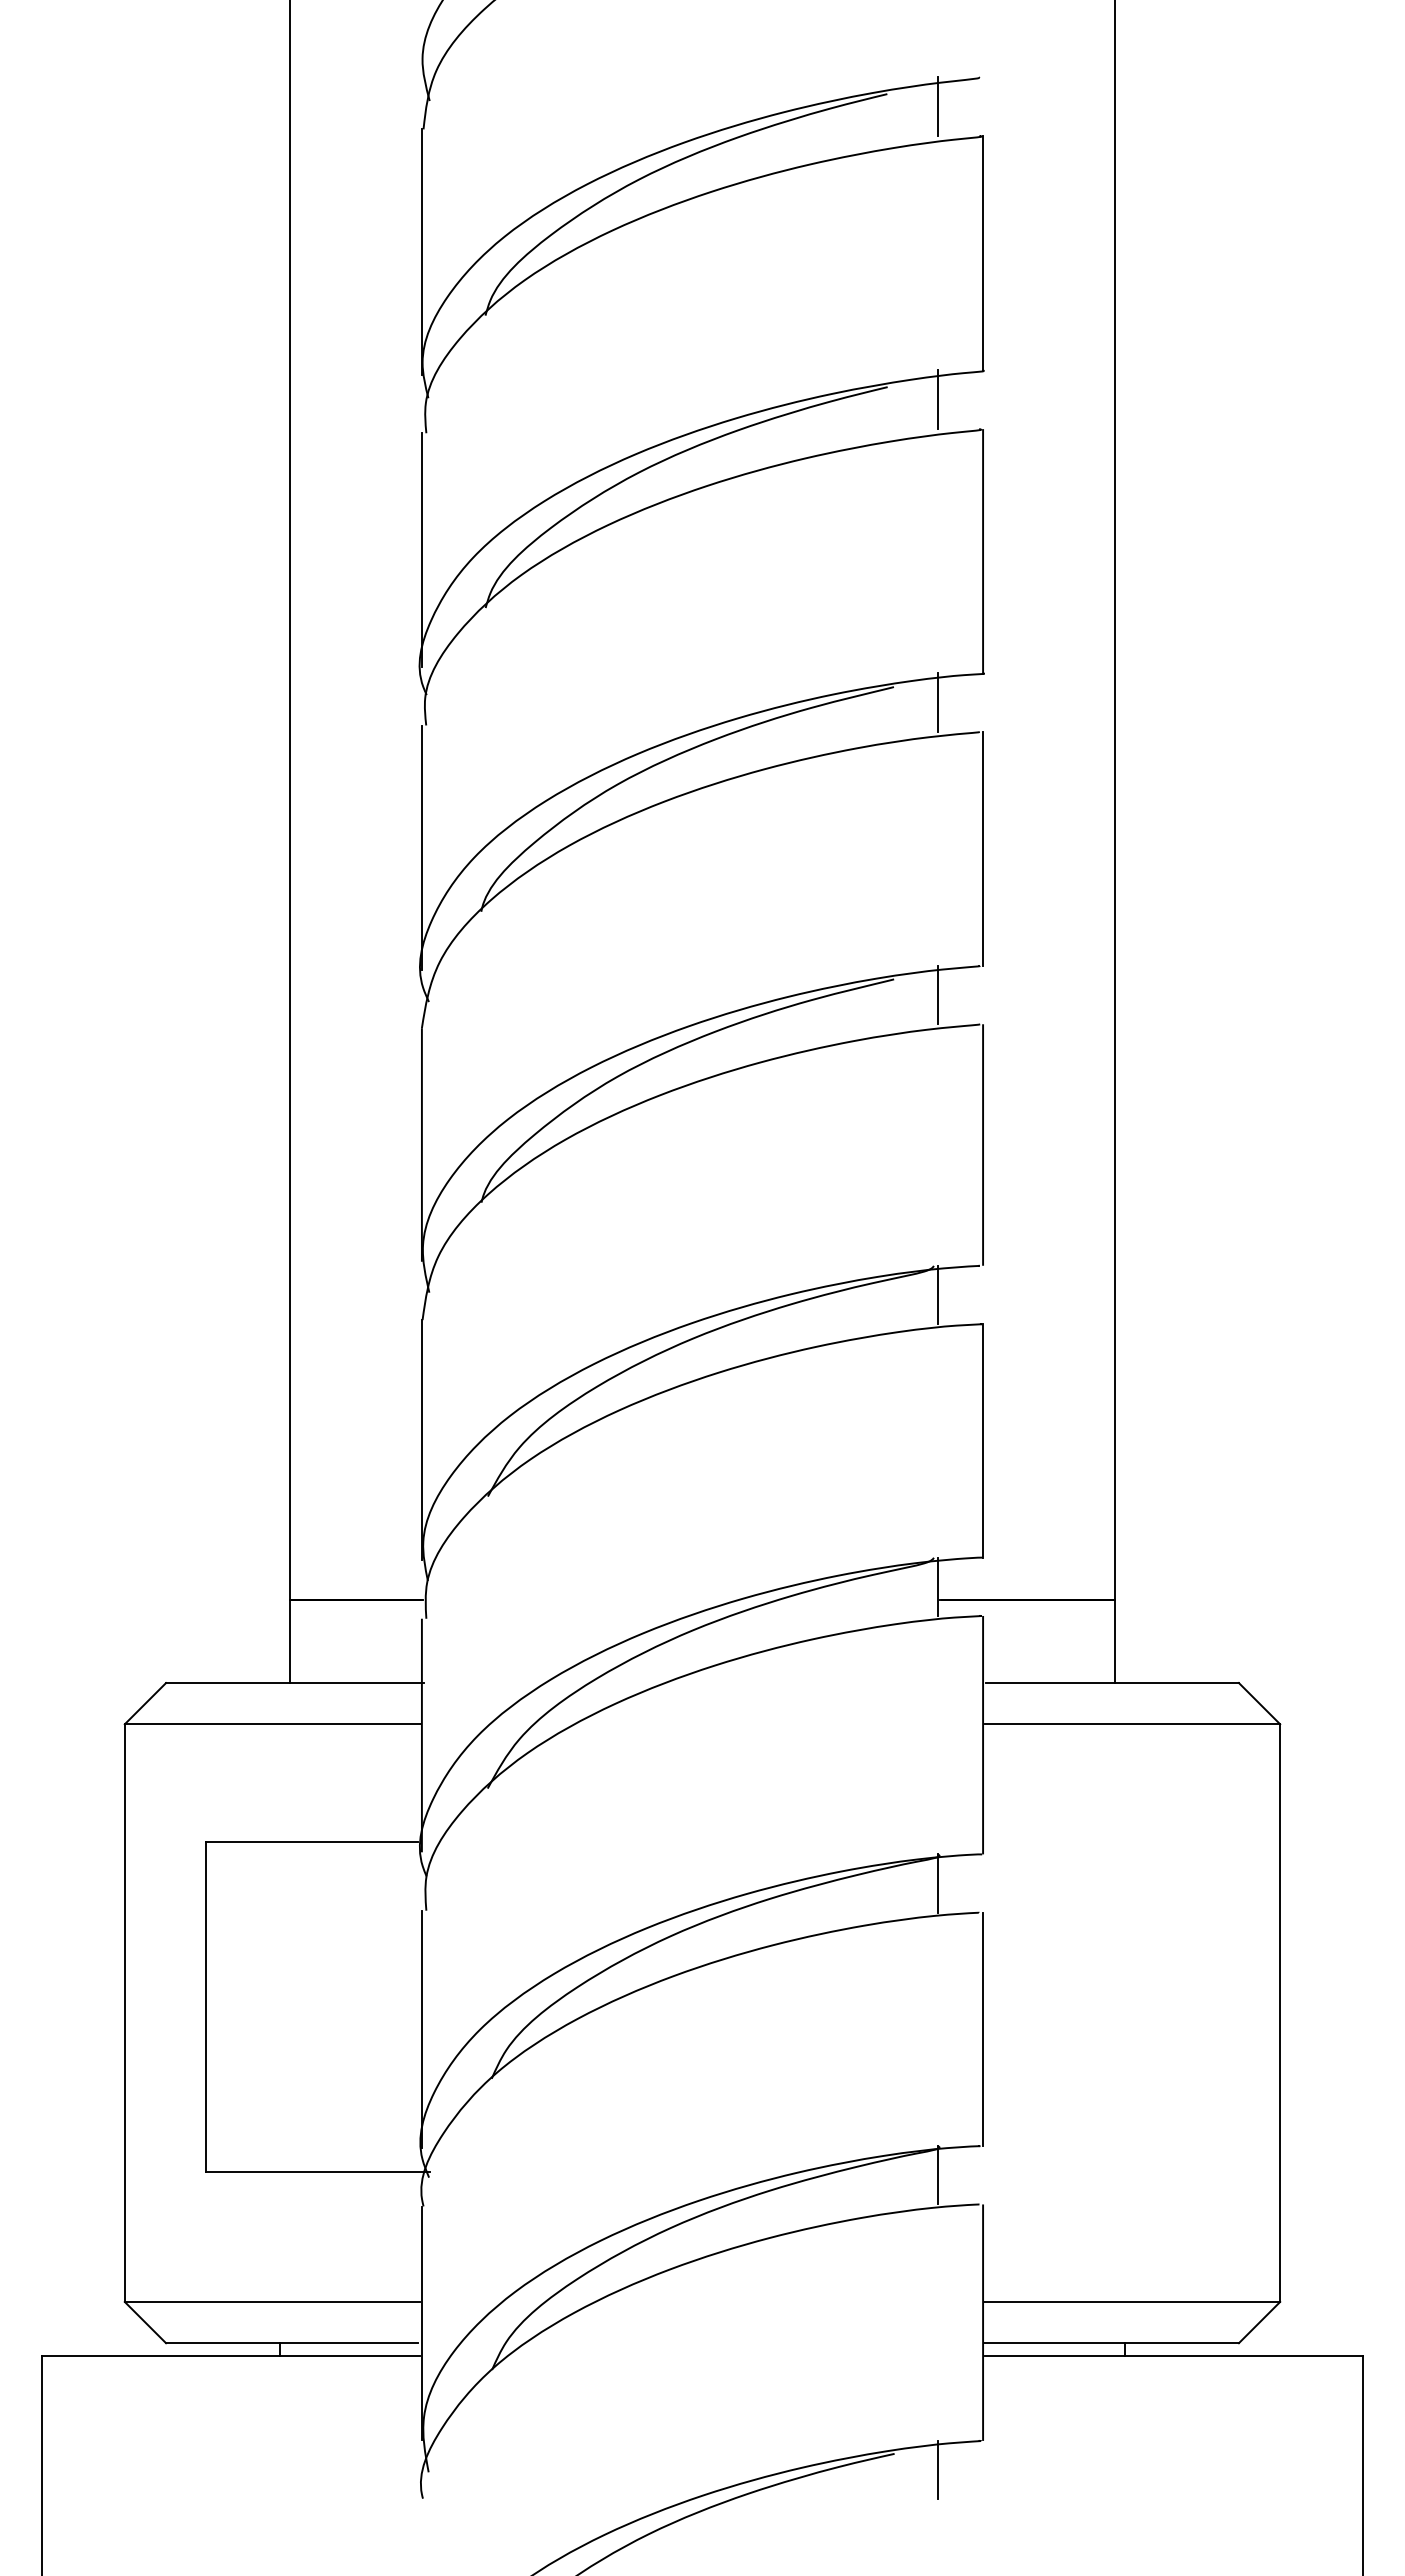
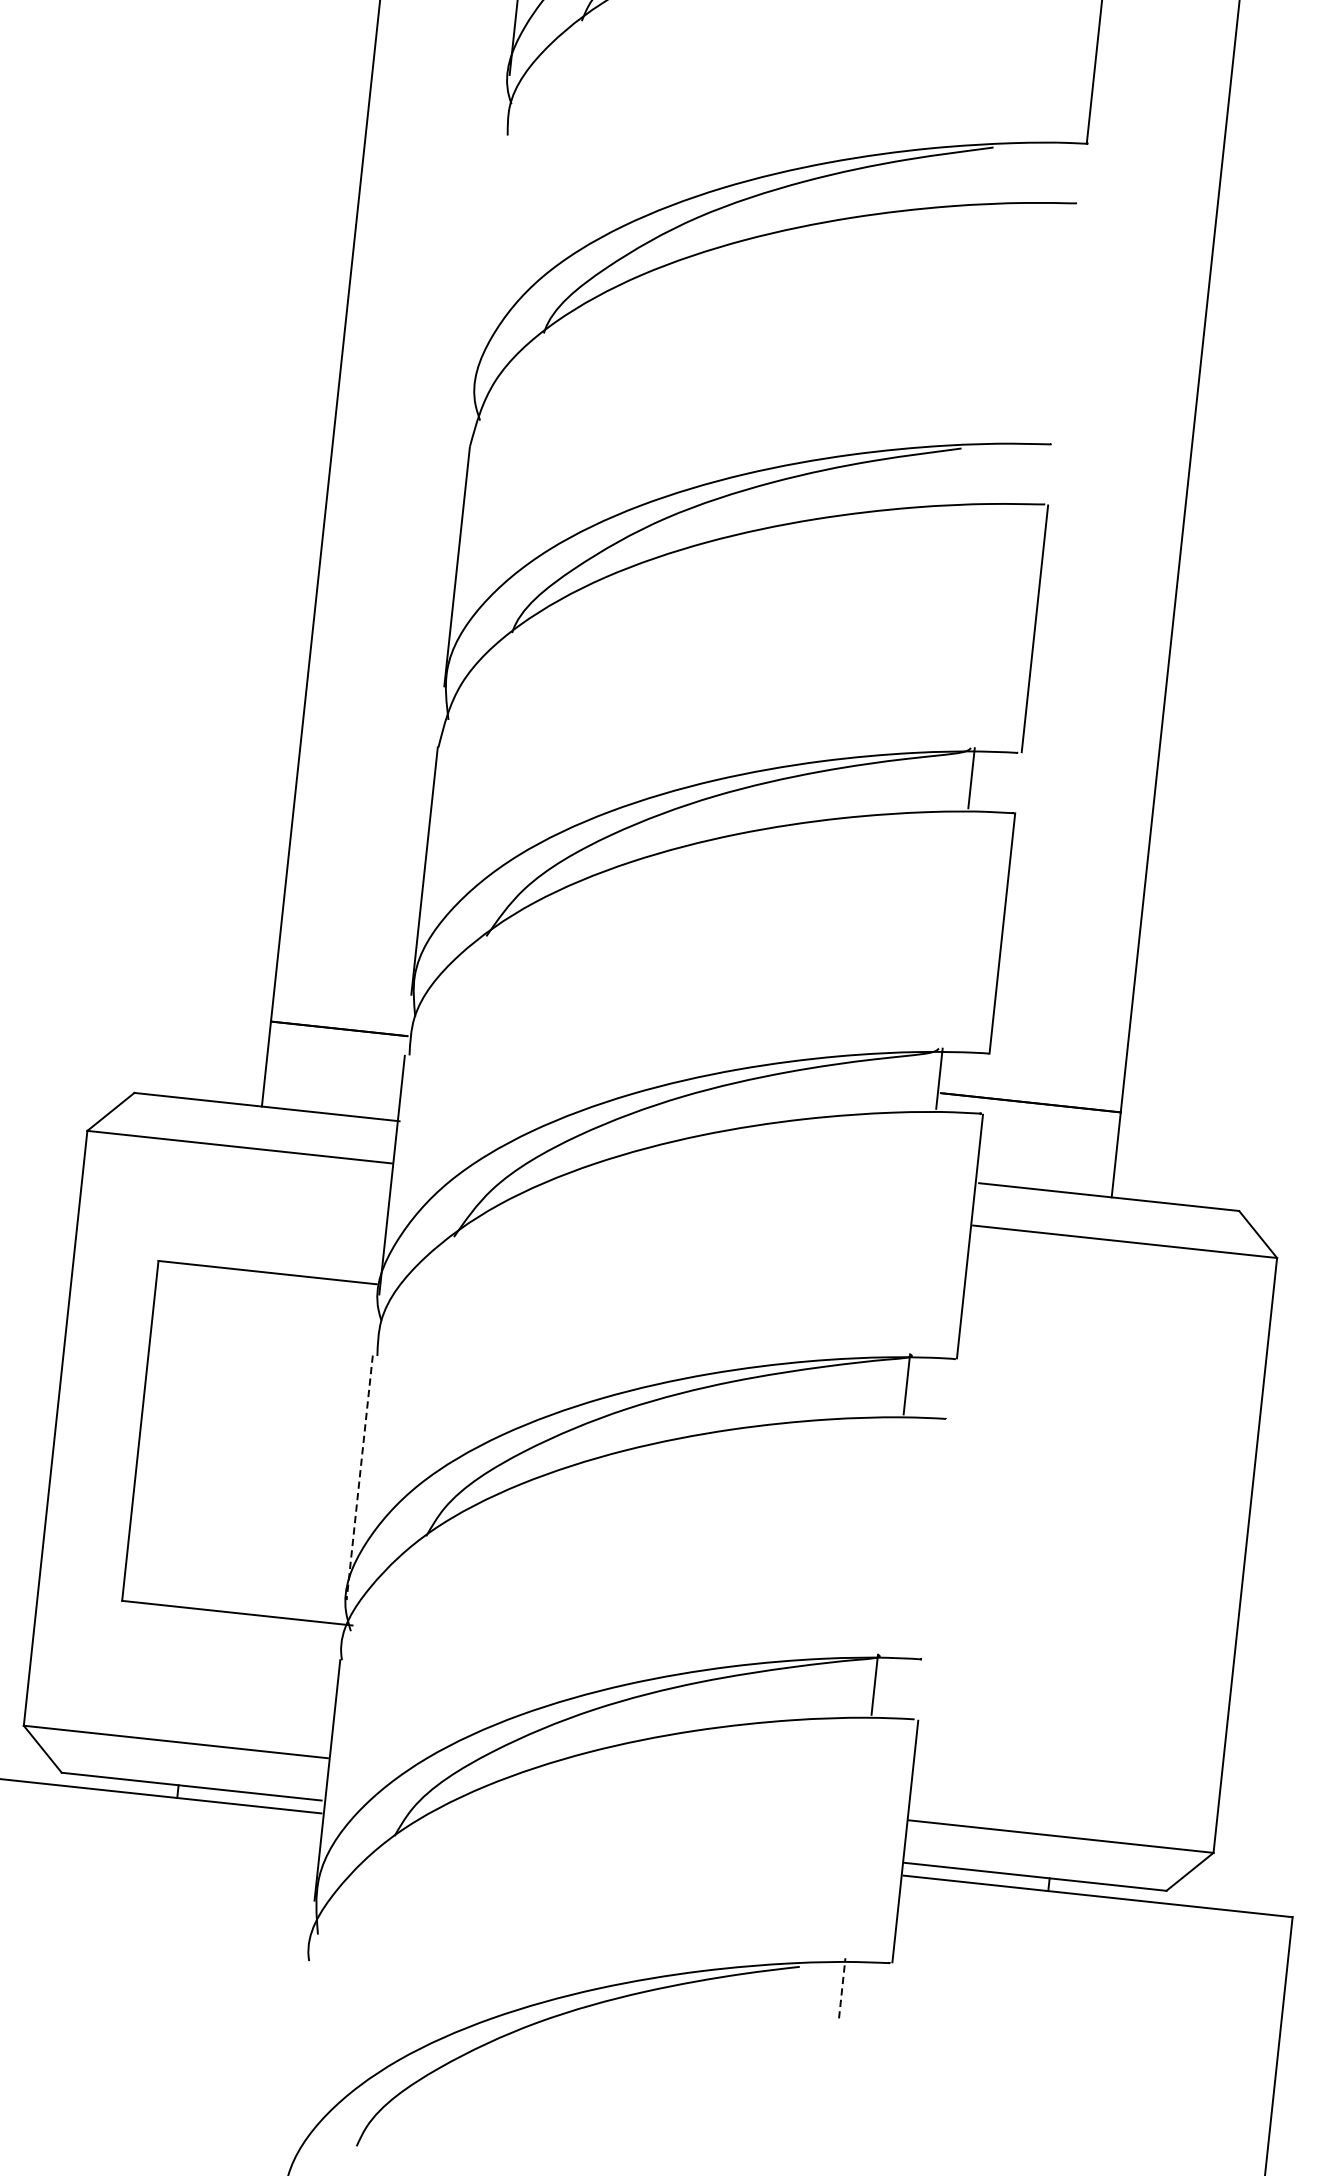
line: (937, 702) -> (1036, 168), removed
line: (421, 847) -> (489, 260), removed
line: (983, 848) -> (1067, 323), removed
line: (937, 994) -> (1004, 468), removed
line: (421, 2029) -> (359, 1477), solid -> dashed
line: (983, 2029) -> (938, 1539), removed
line: (937, 2469) -> (842, 1987), solid -> dashed

